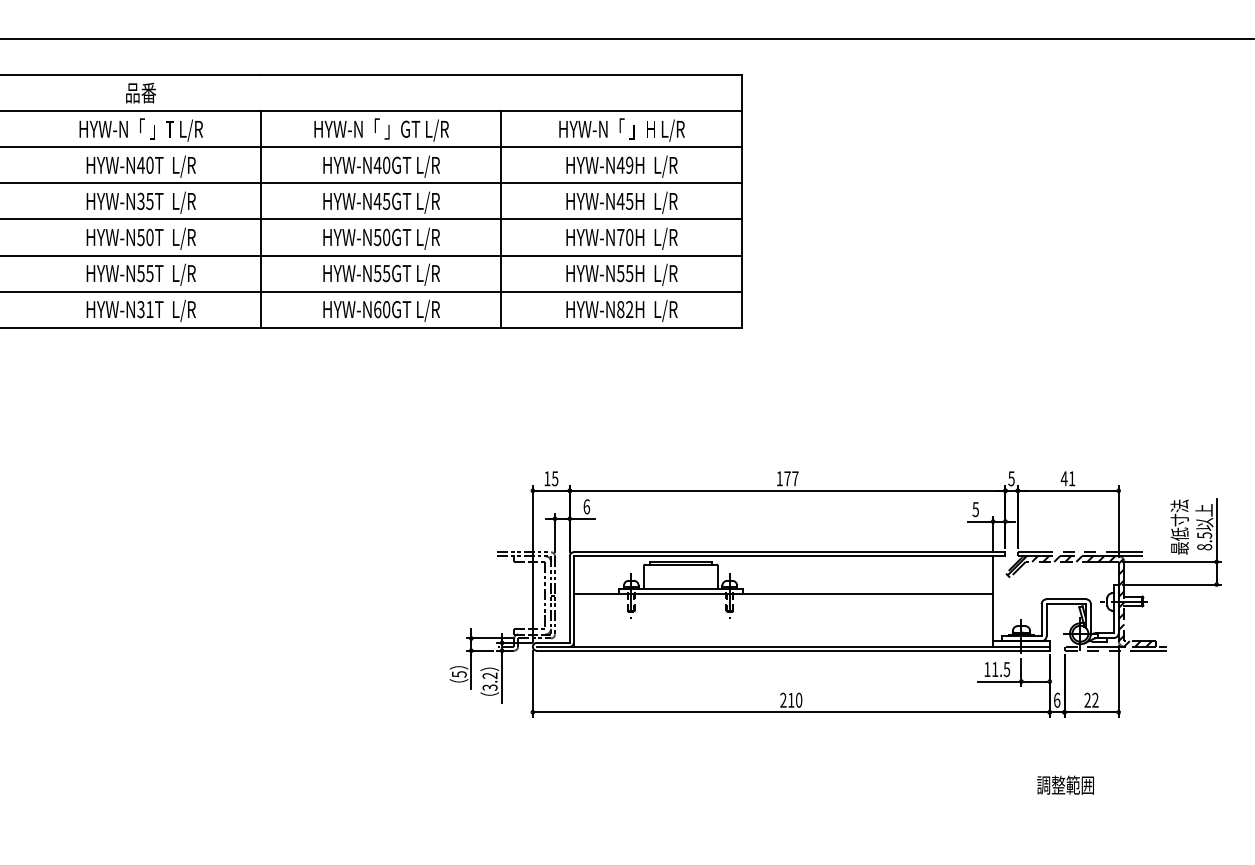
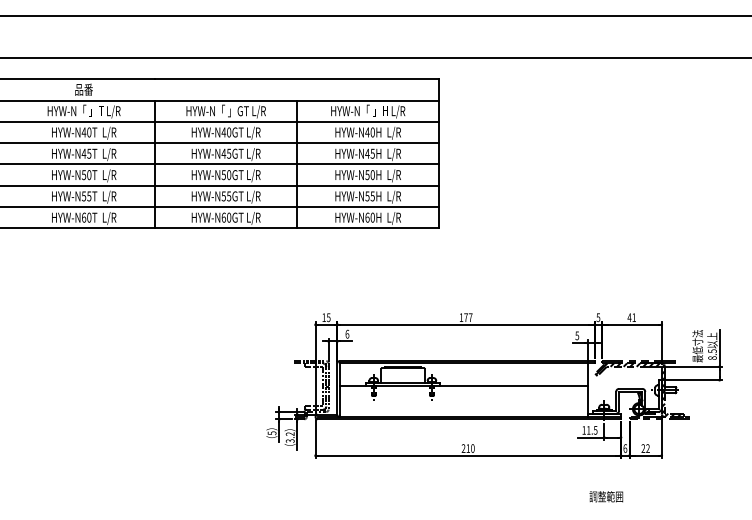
text: (629, 165) -> (372, 132), HYW-N49H -> HYW-N40H
text: (140, 200) -> (83, 153), HYW-N35T -> HYW-N45T
text: (620, 238) -> (367, 175), HYW-N70H -> HYW-N50H
text: (145, 309) -> (86, 217), HYW-N31T -> HYW-N60T
text: (624, 309) -> (369, 217), HYW-N82H -> HYW-N60H
text: (1065, 784) -> (606, 496), moved

